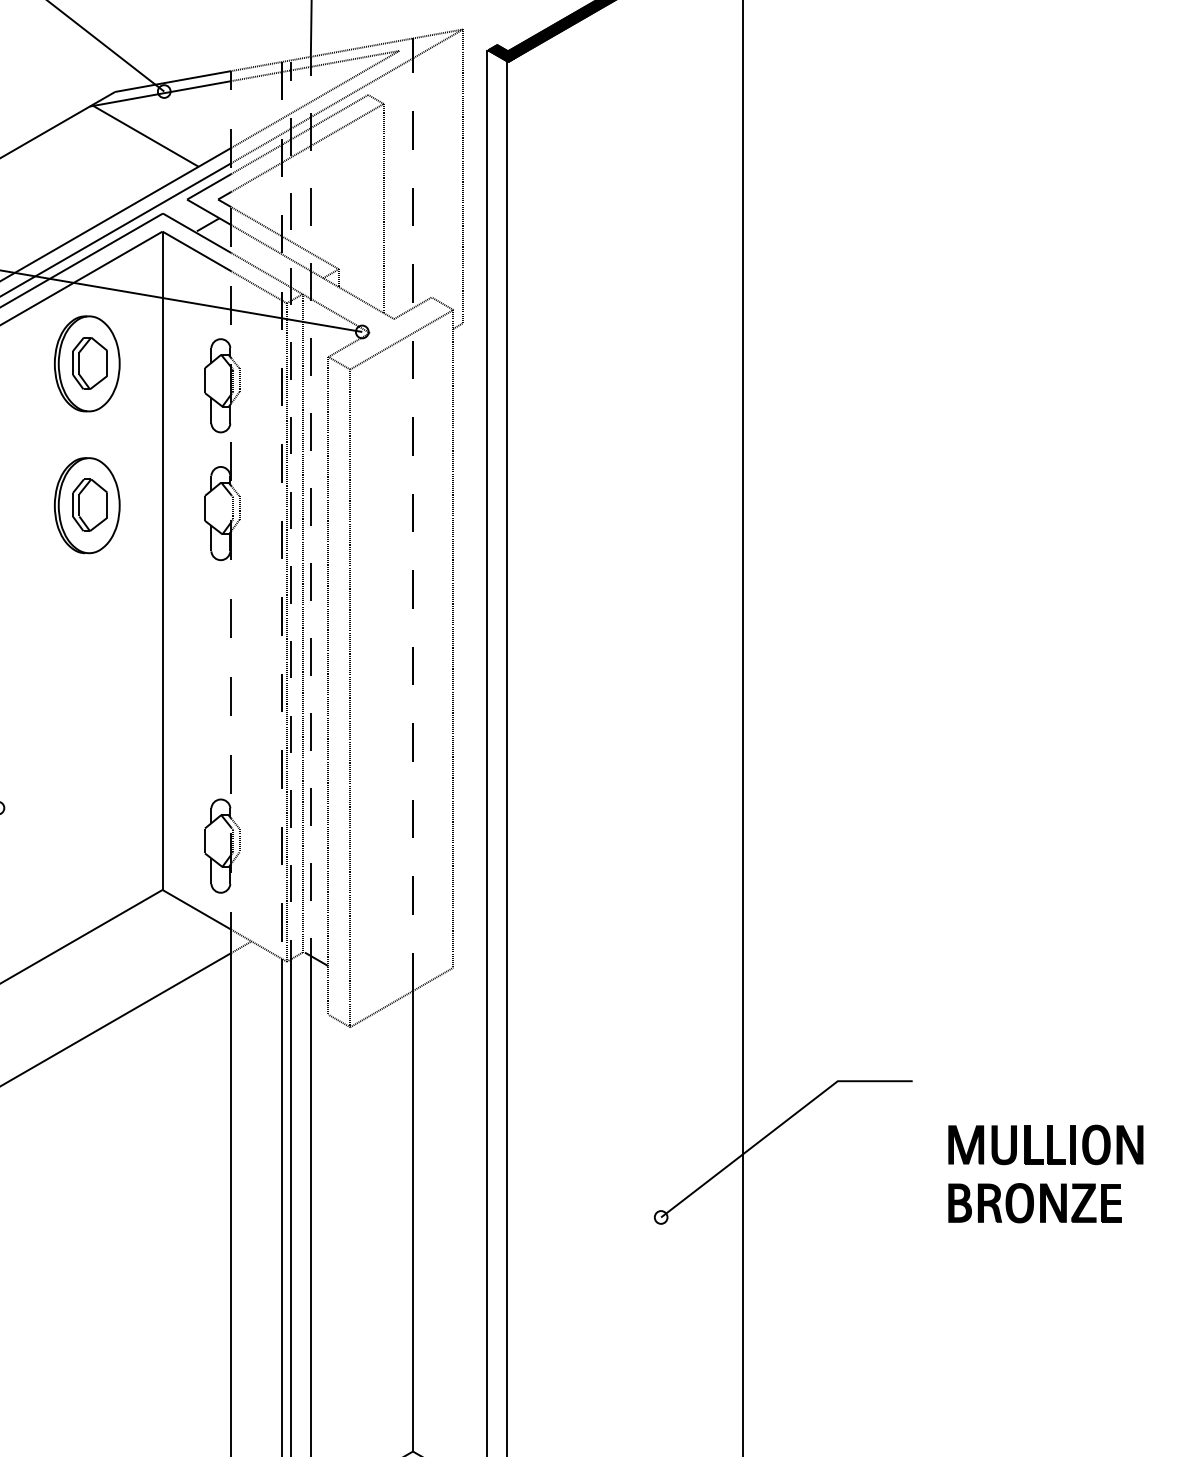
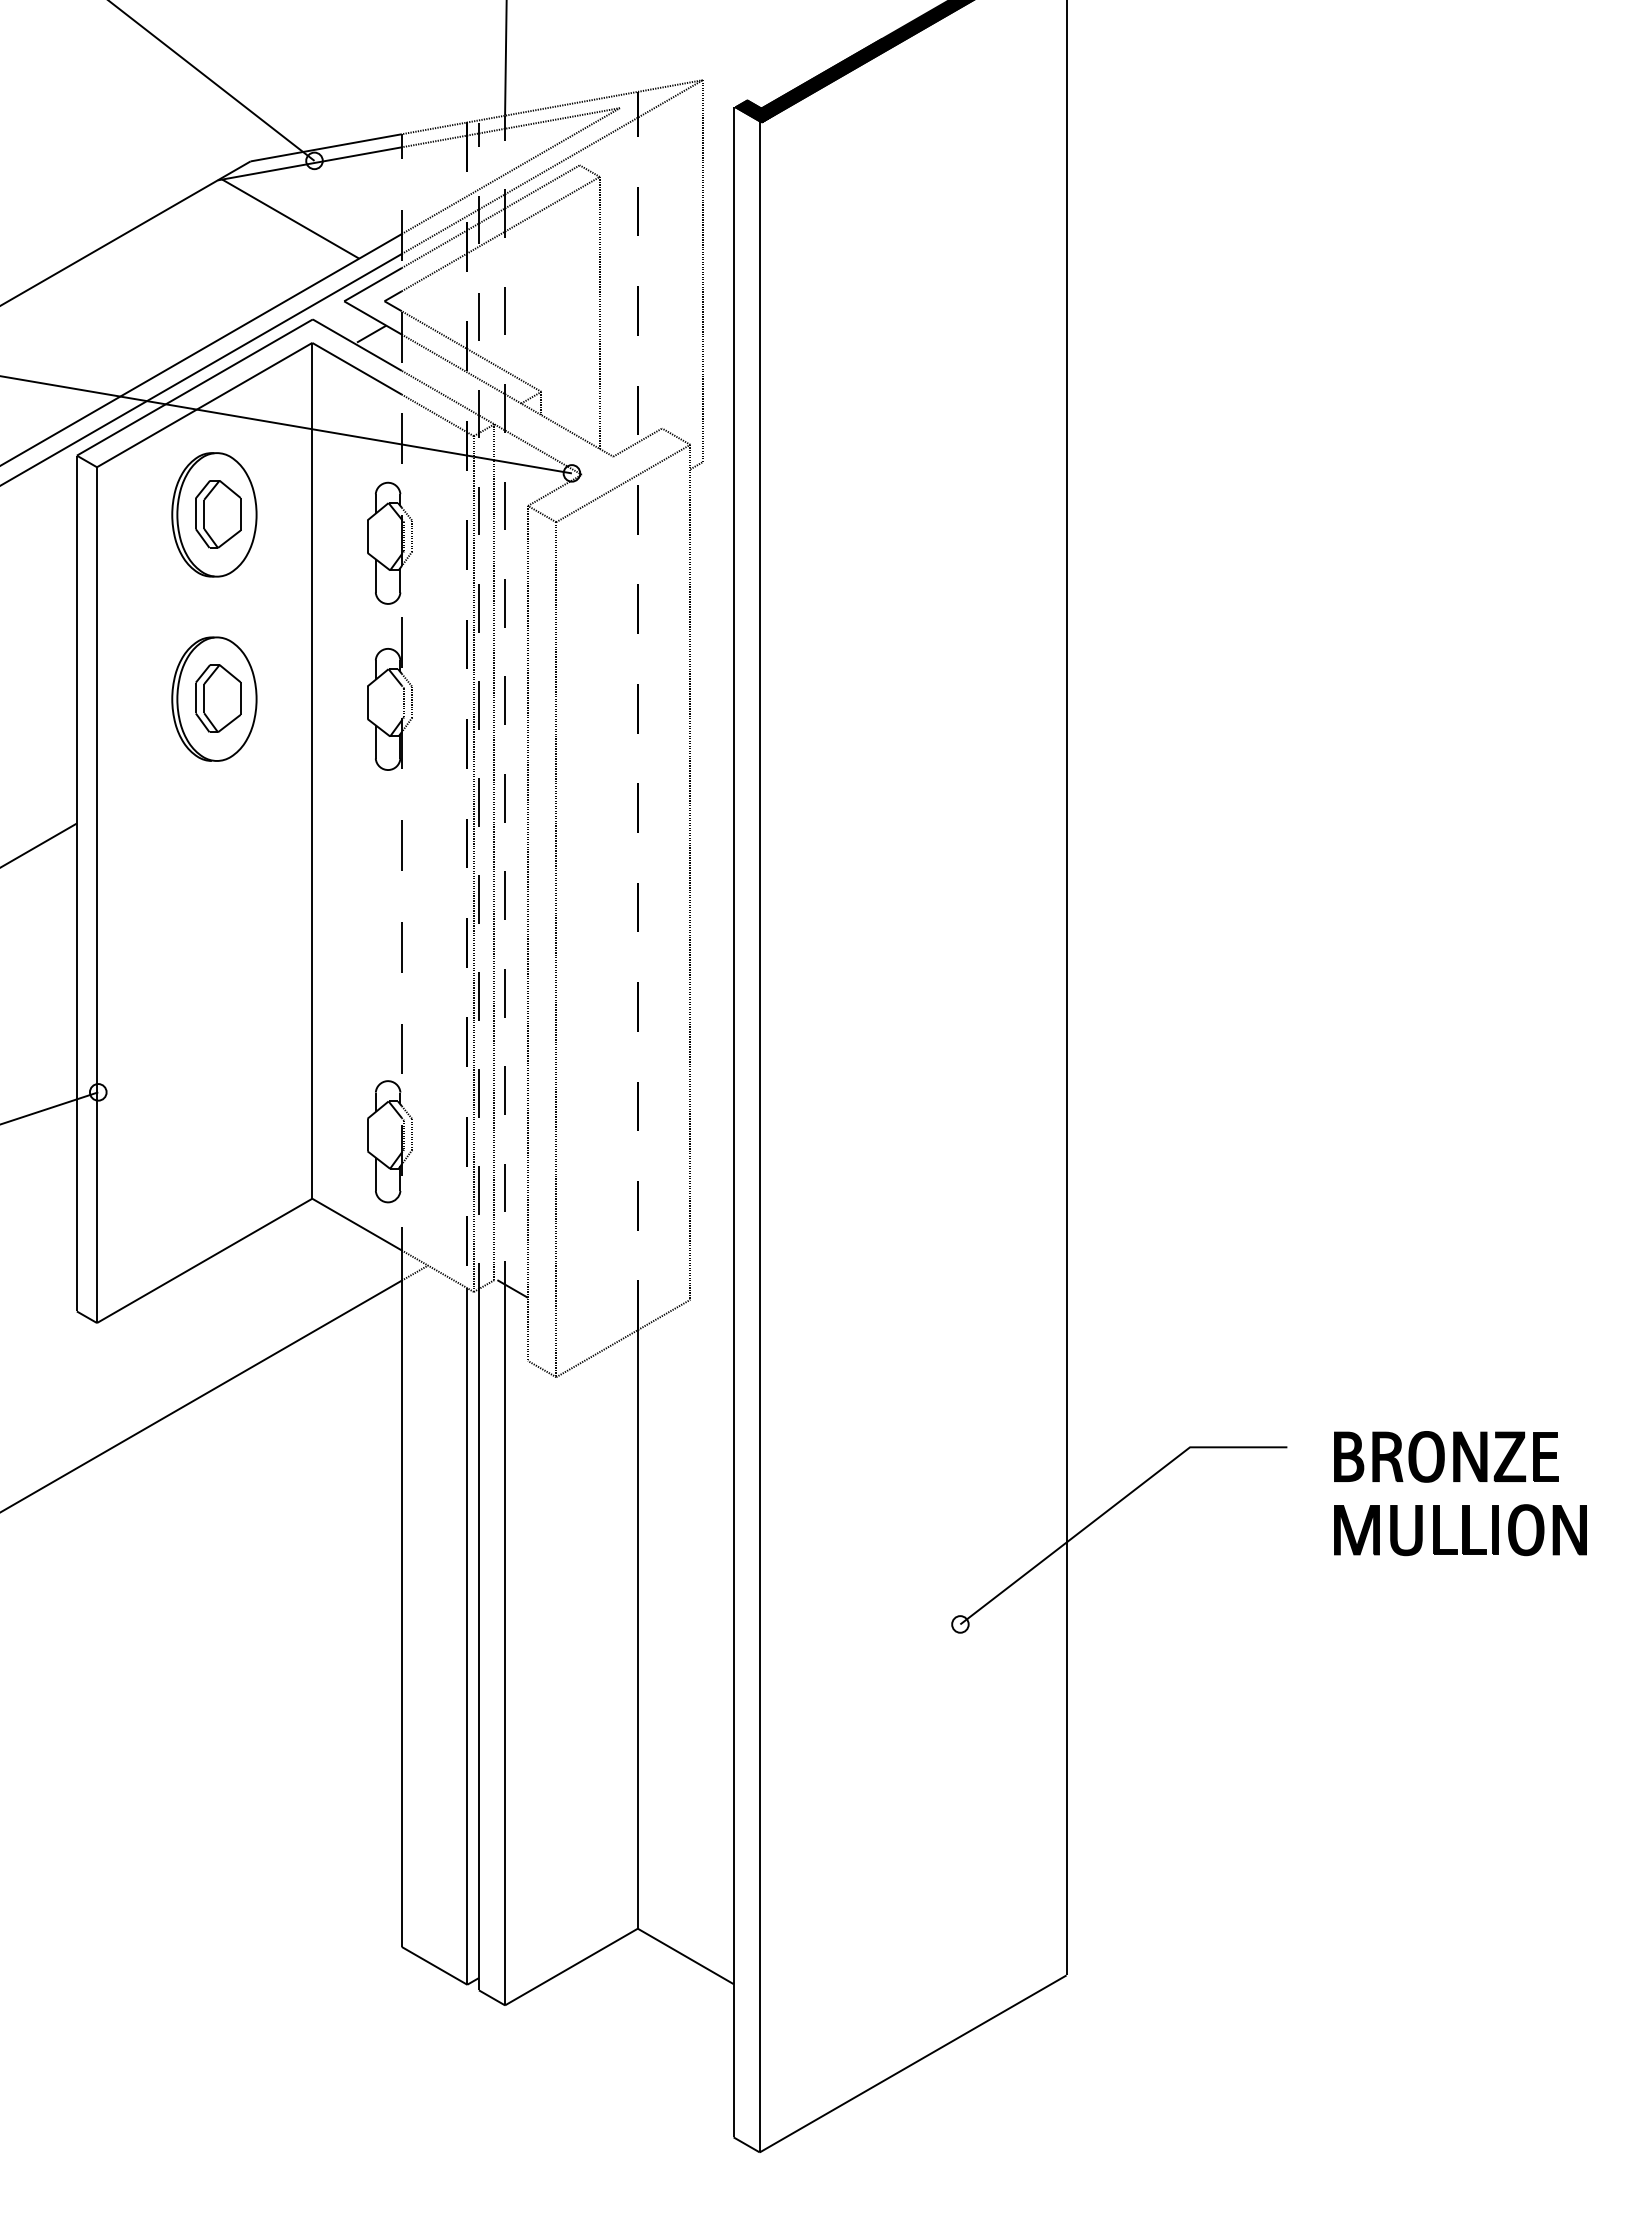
part: (1035, 1202) -> (1446, 1456), moved

